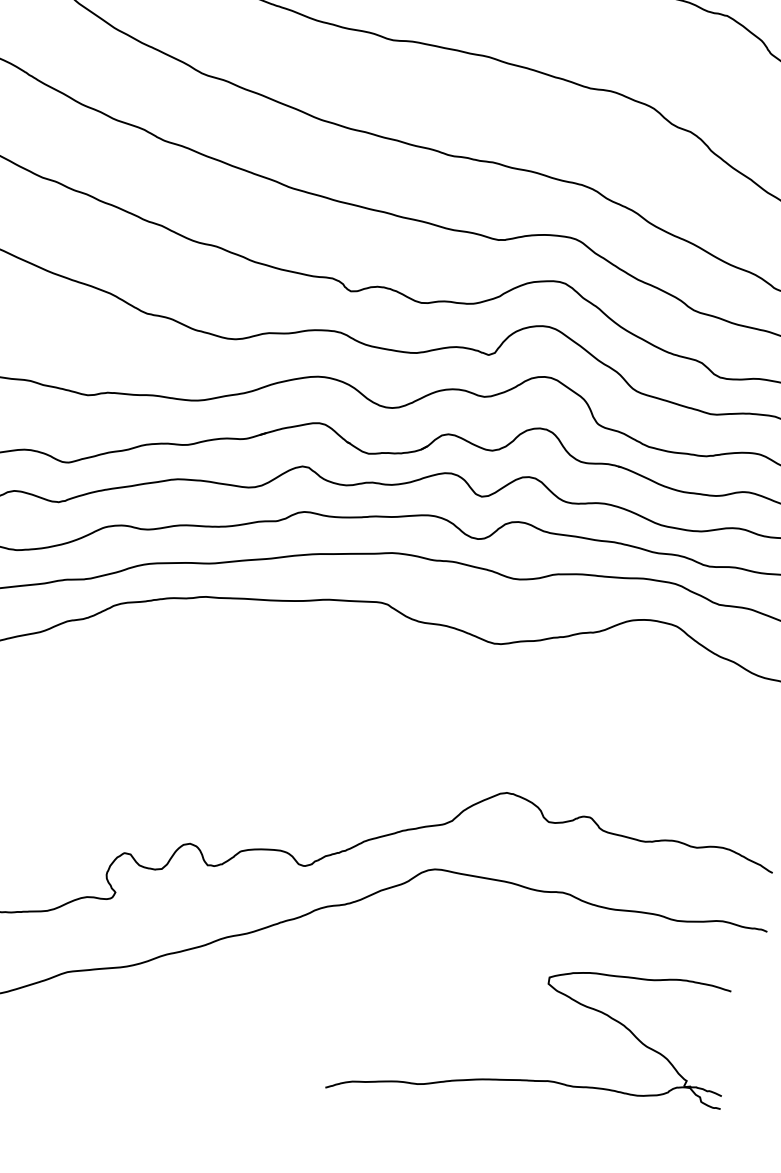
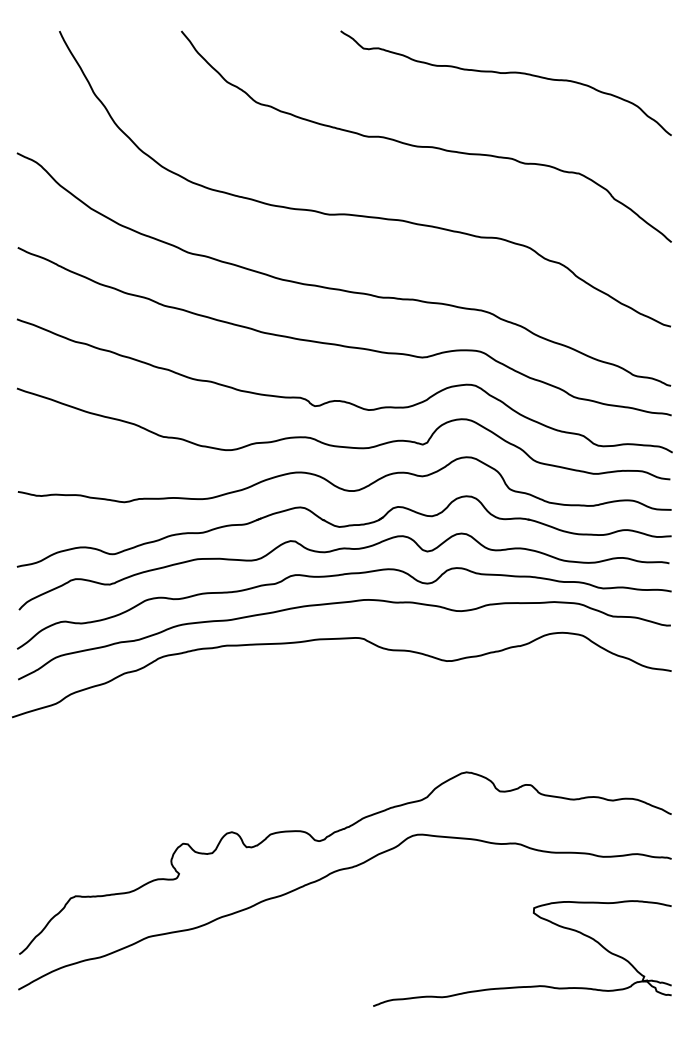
part: (524, 1079) -> (522, 986), moved

